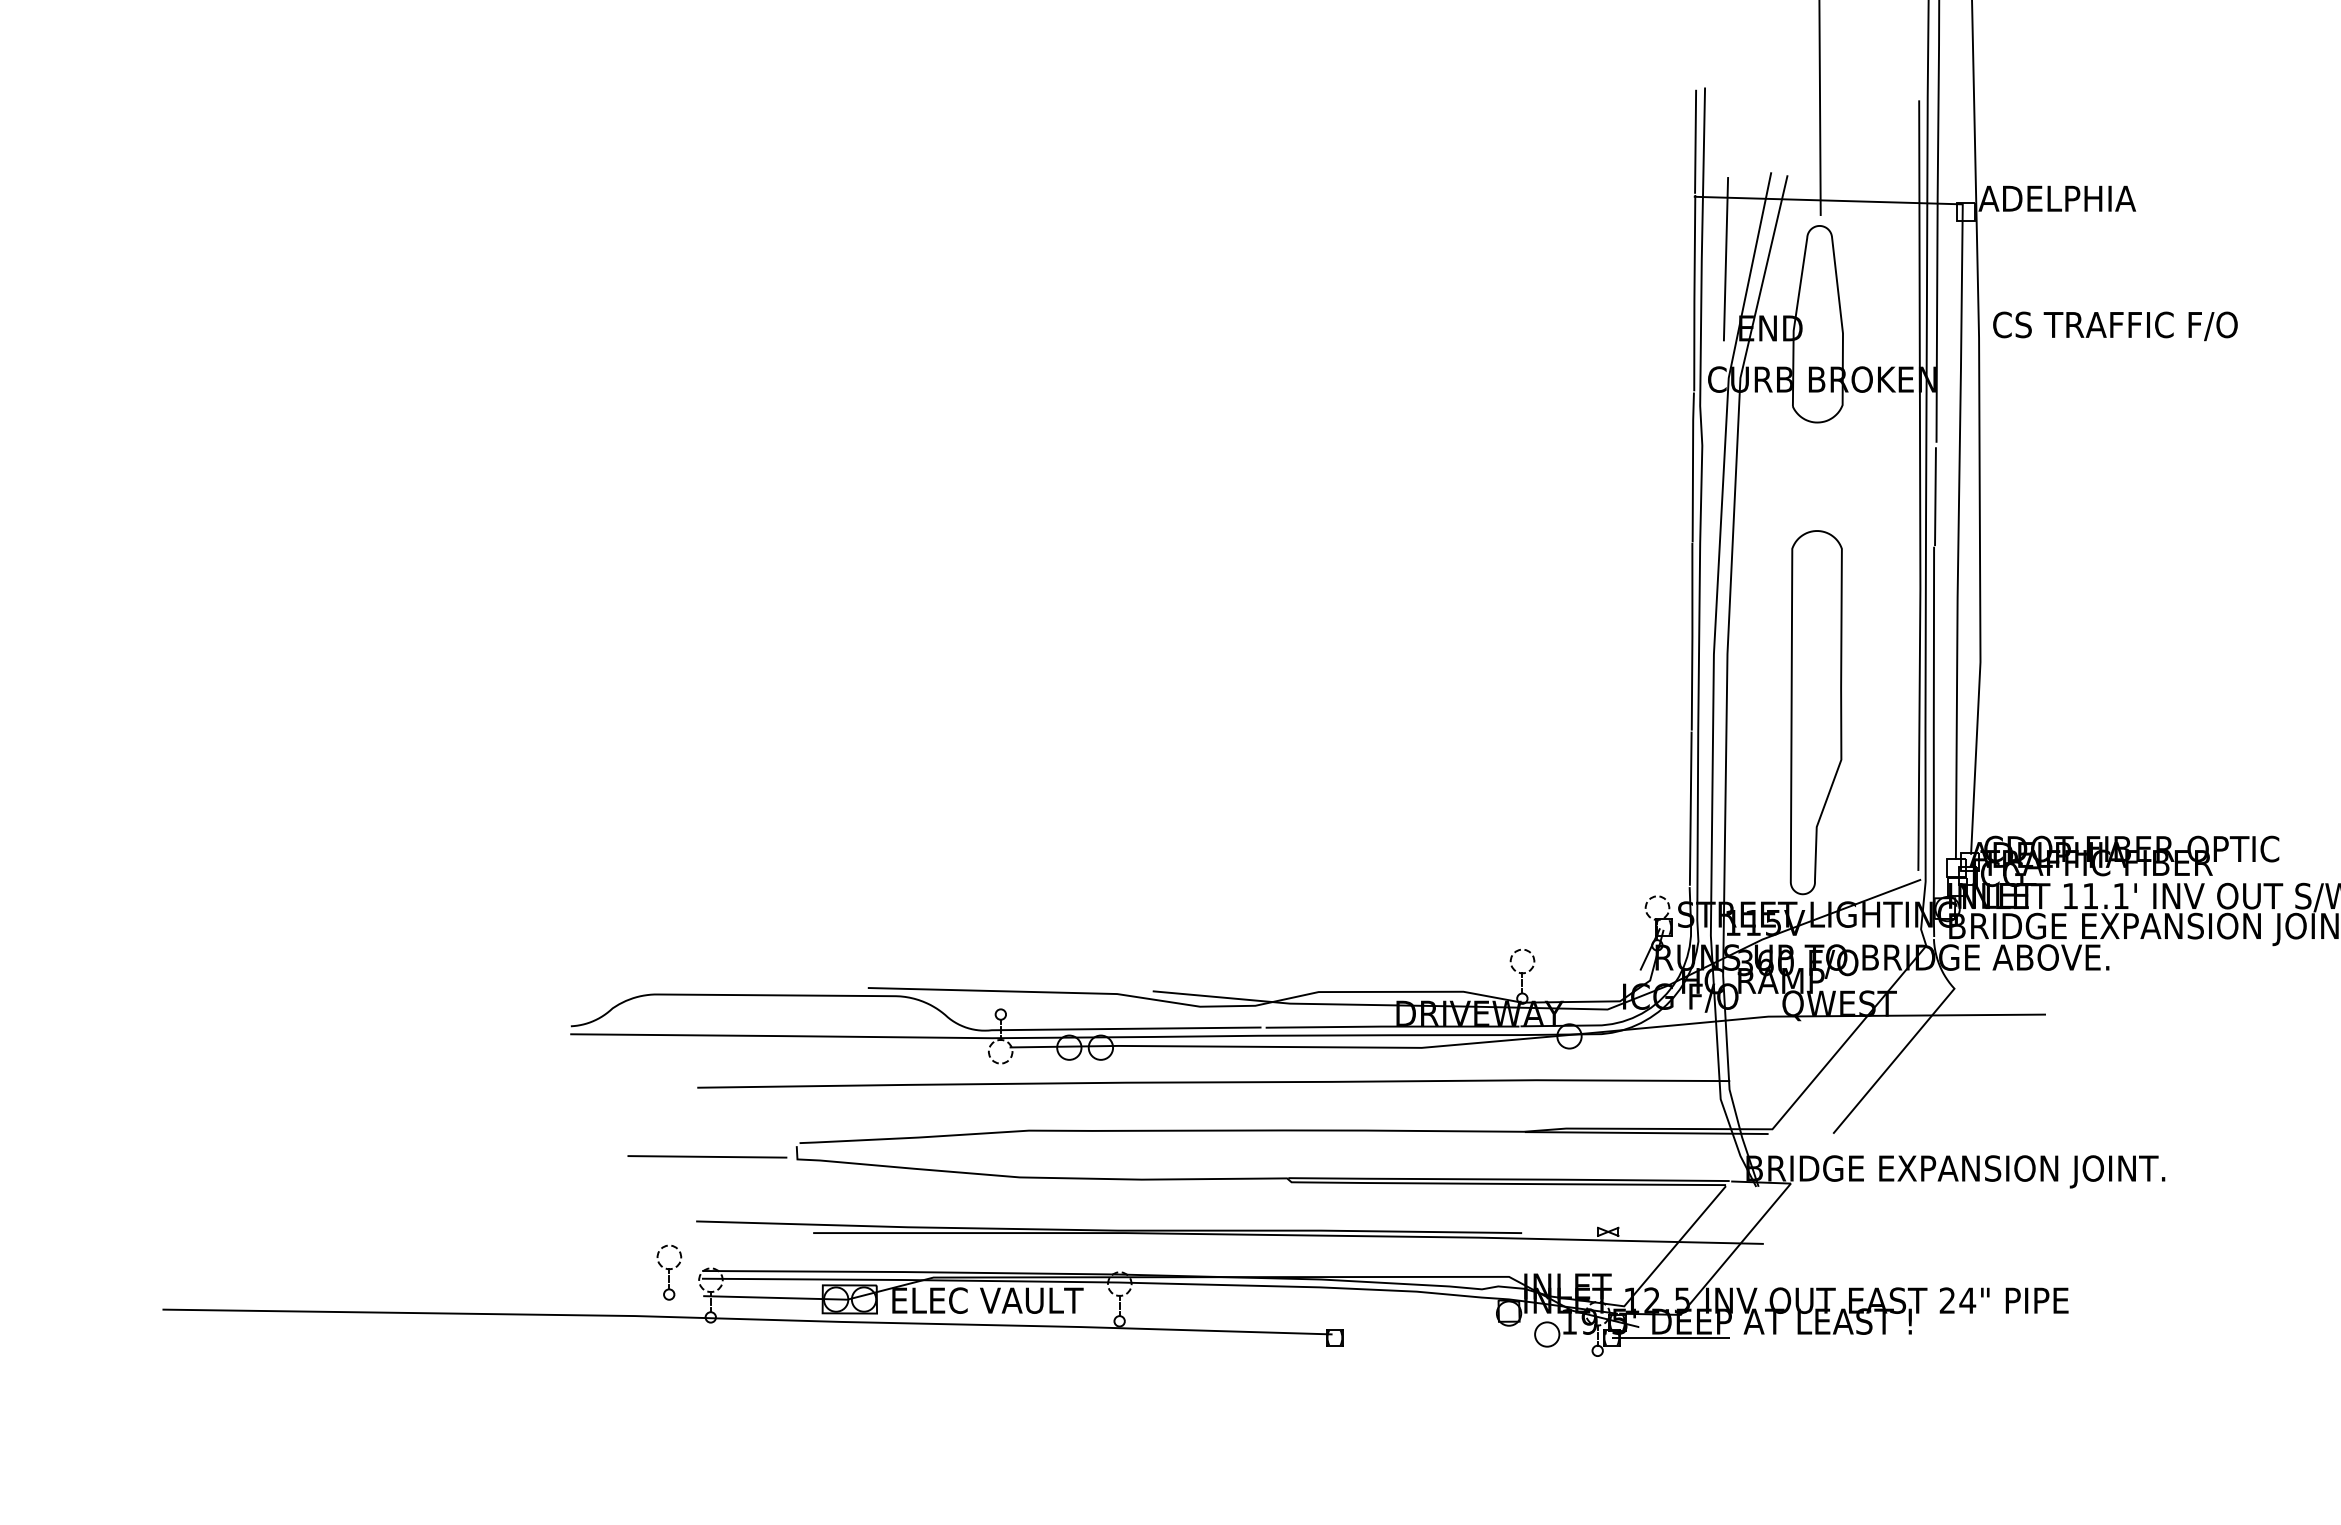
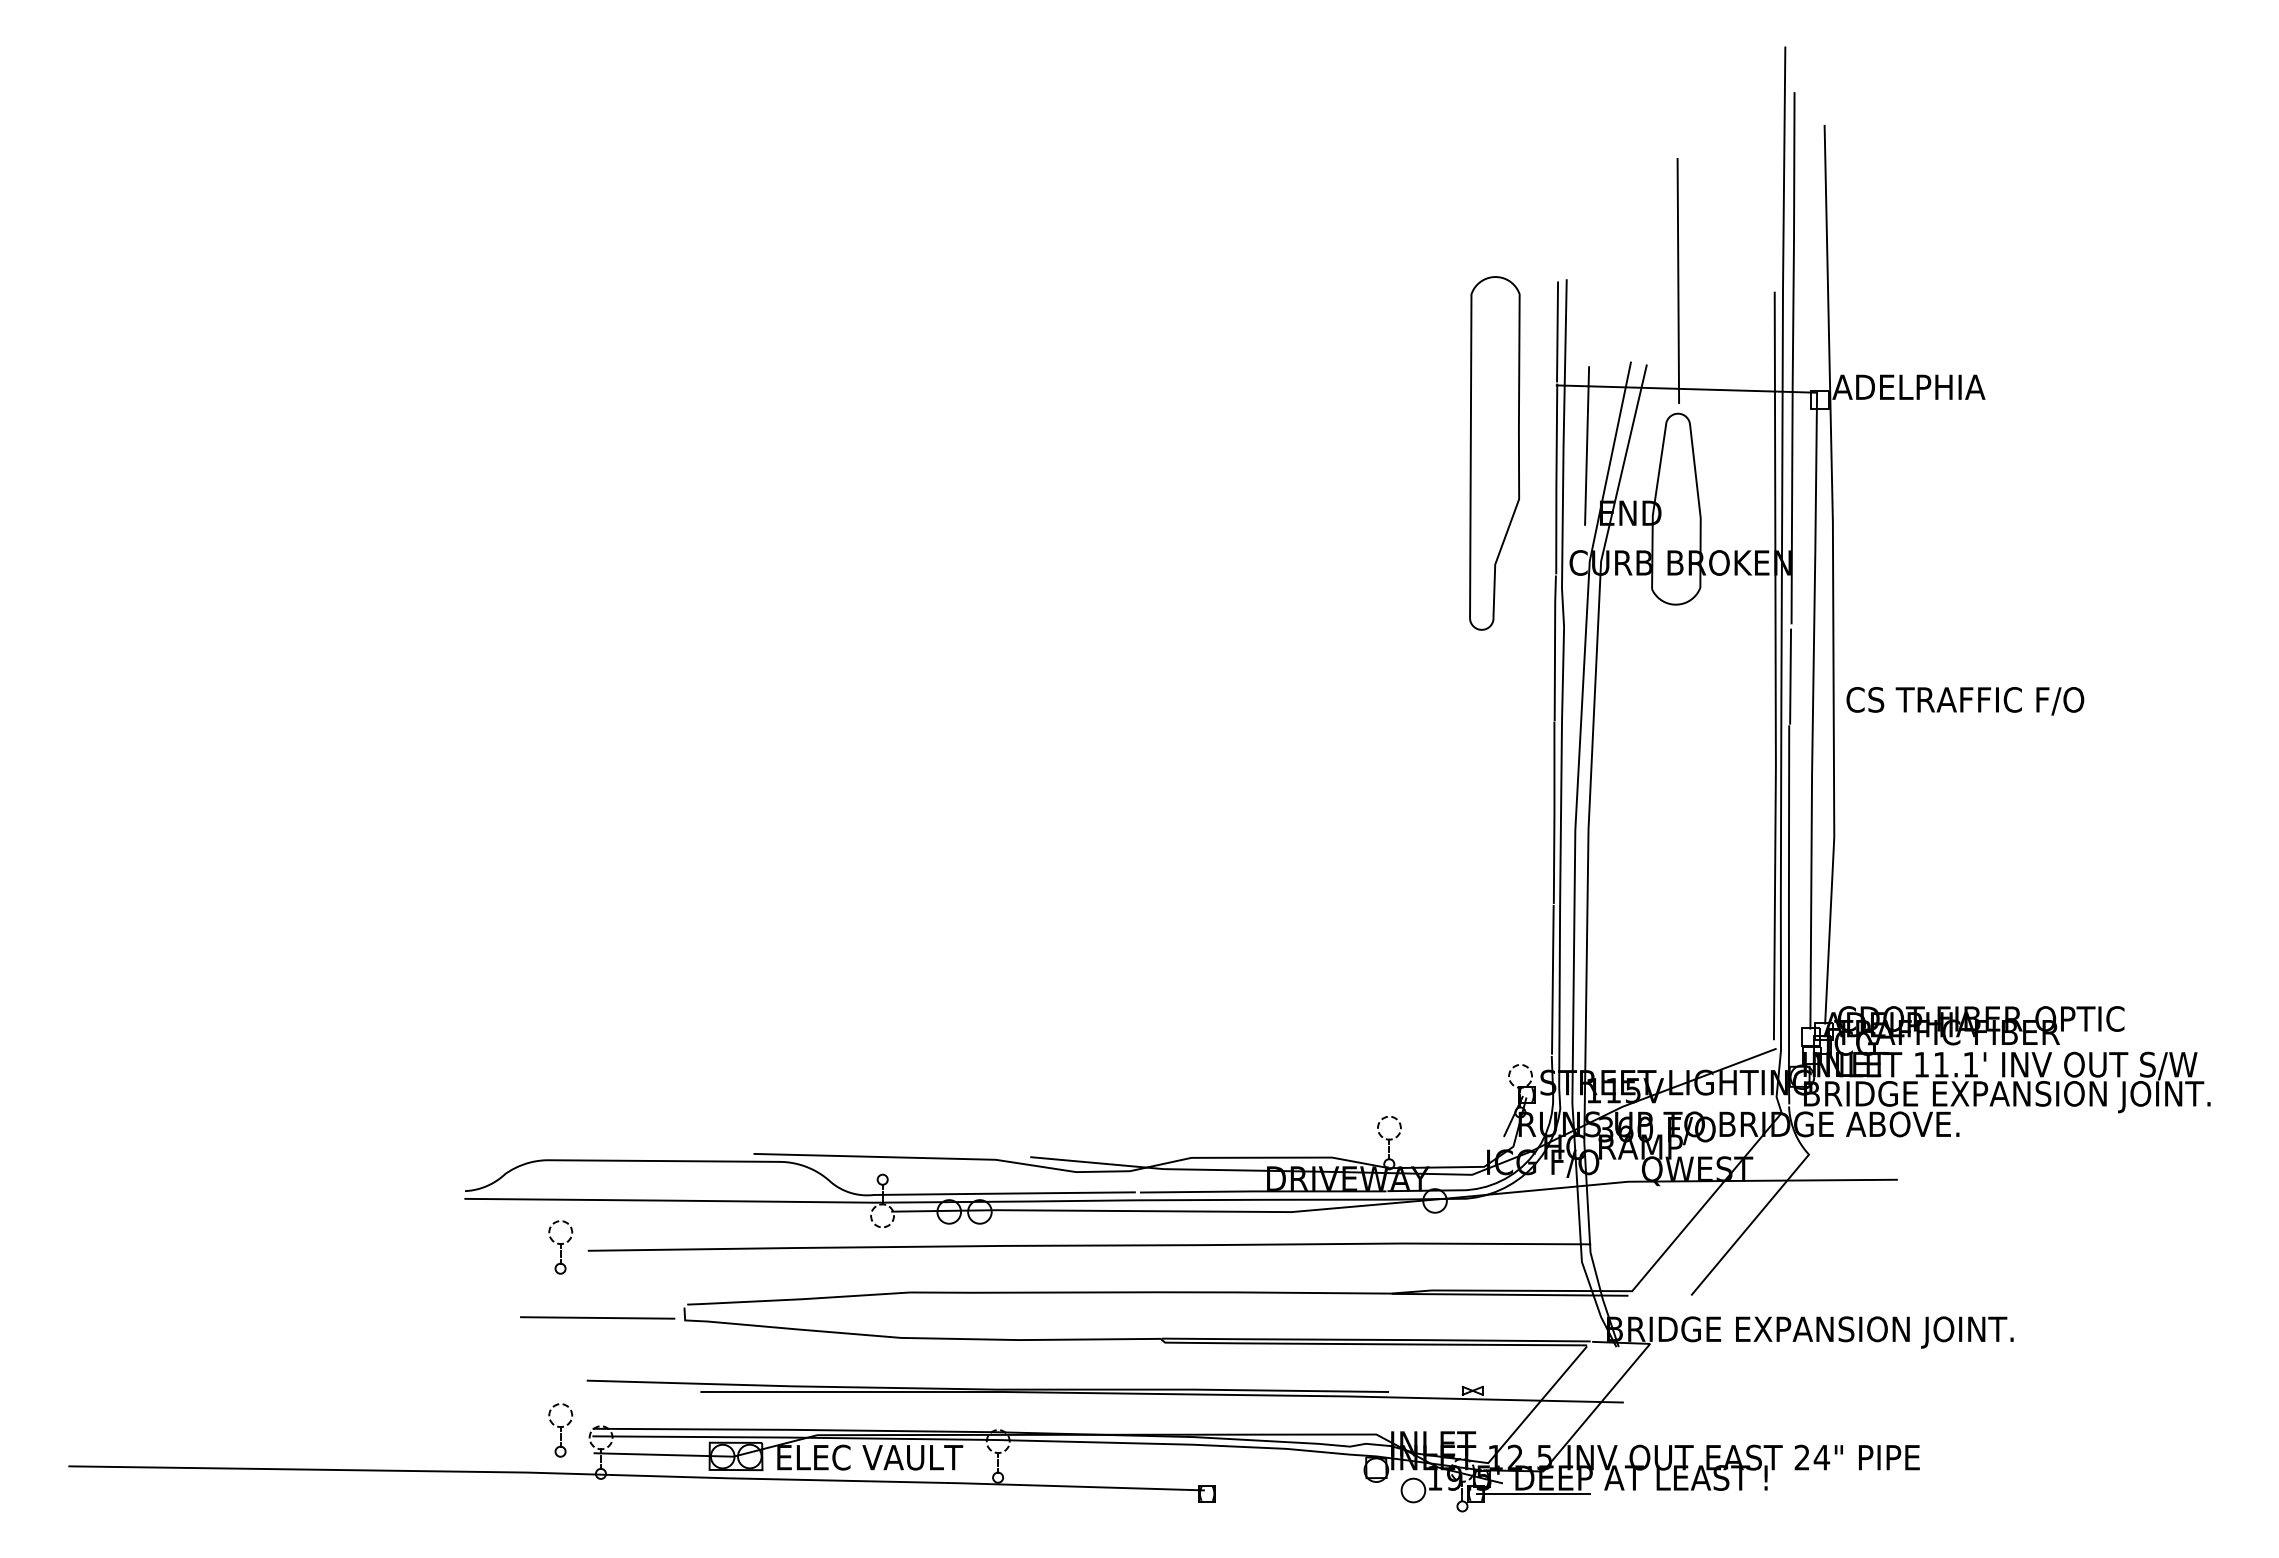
text: (2115, 326) -> (1965, 701), moved
part: (1815, 712) -> (1494, 453), moved
part: (669, 1084) -> (560, 1247), added

